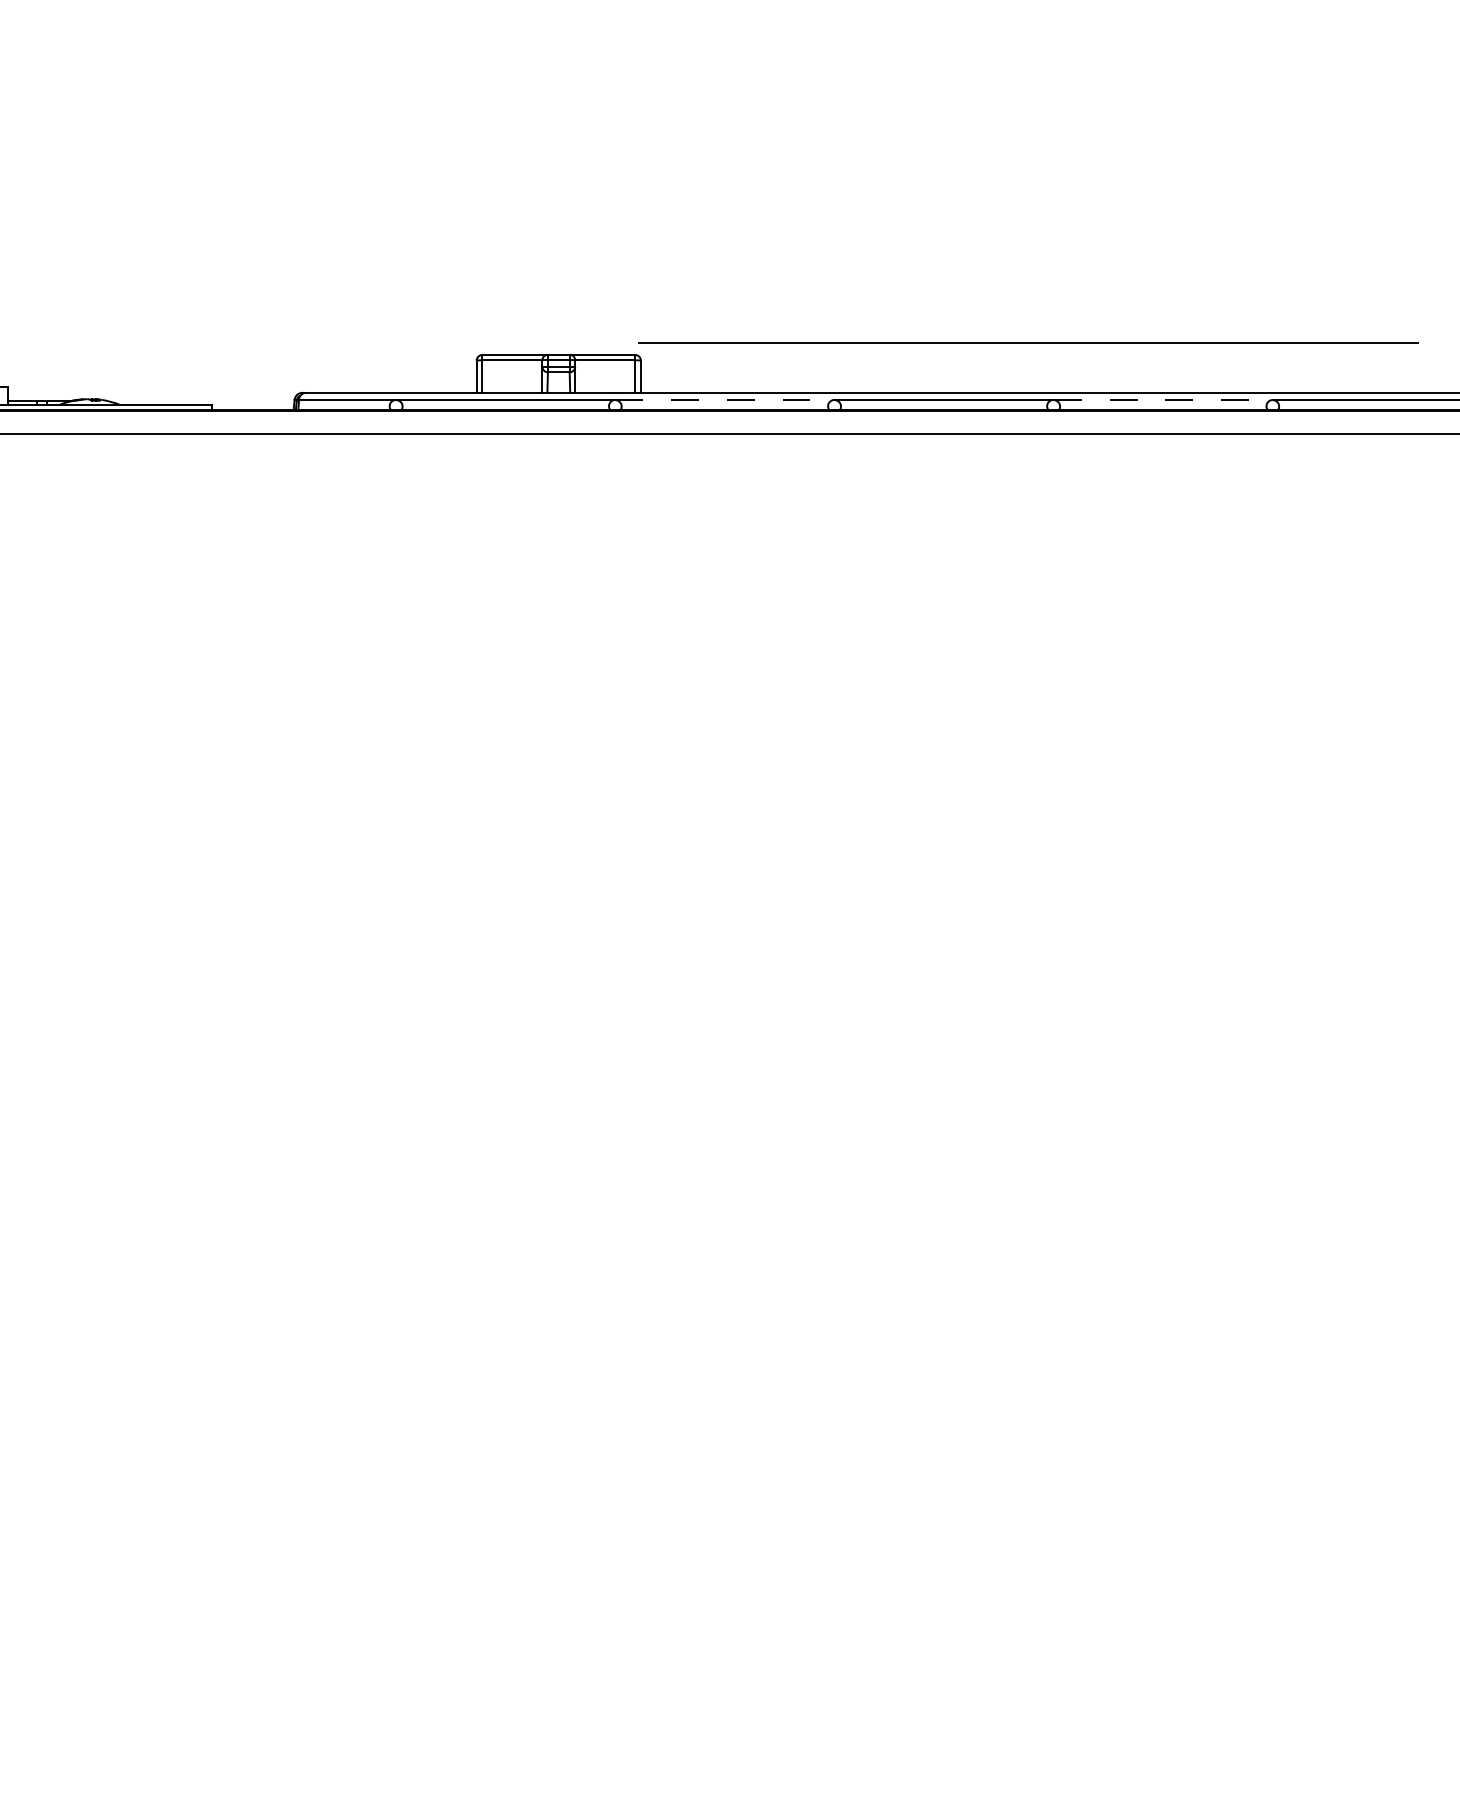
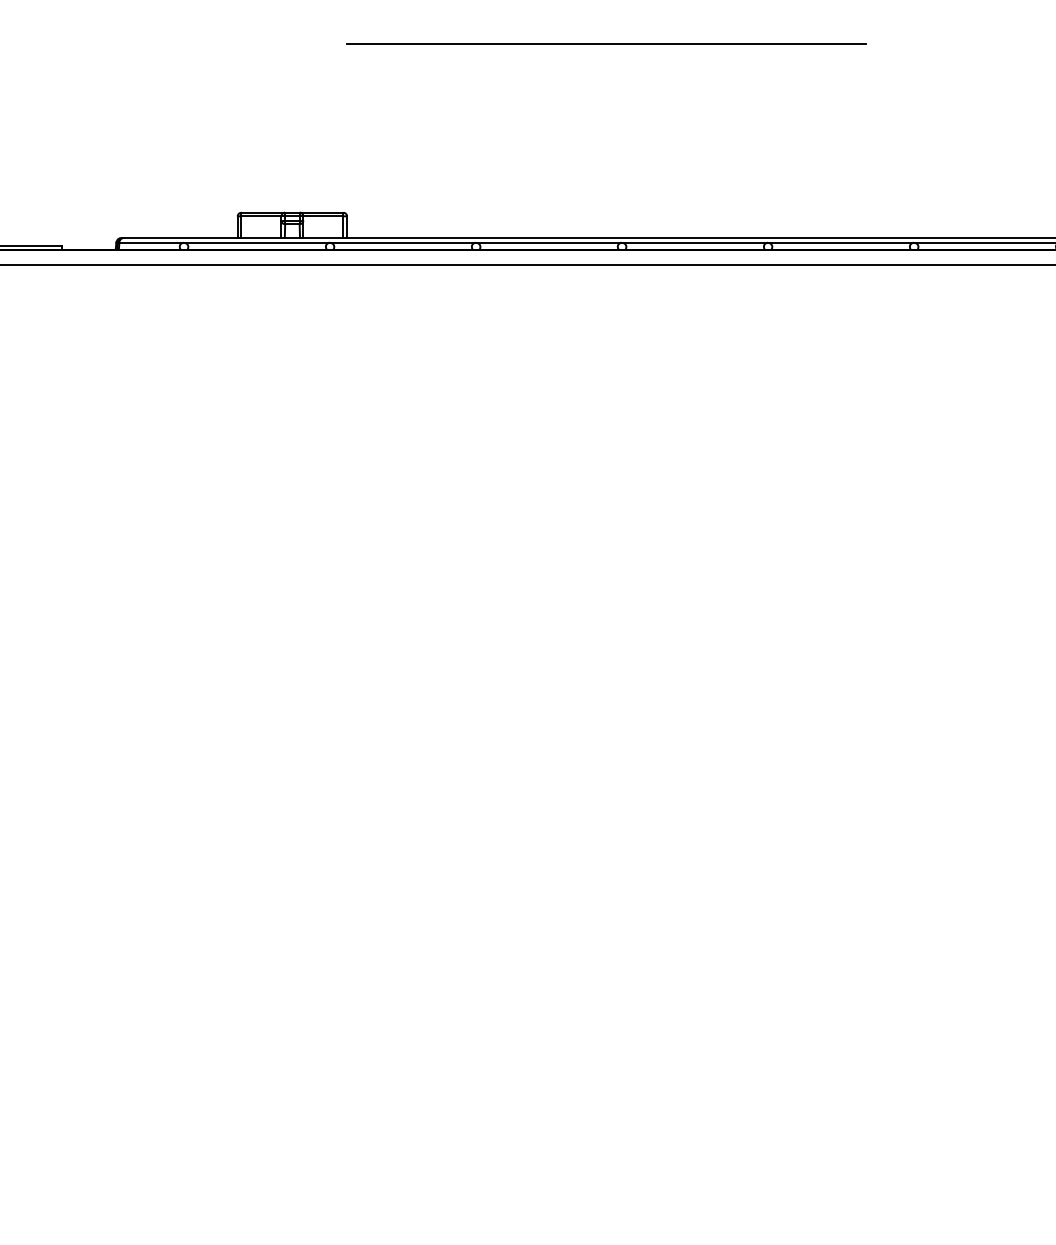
line: (1028, 342) -> (606, 43), moved
line: (725, 399) -> (403, 242), dashed -> solid
line: (1163, 399) -> (695, 242), dashed -> solid

